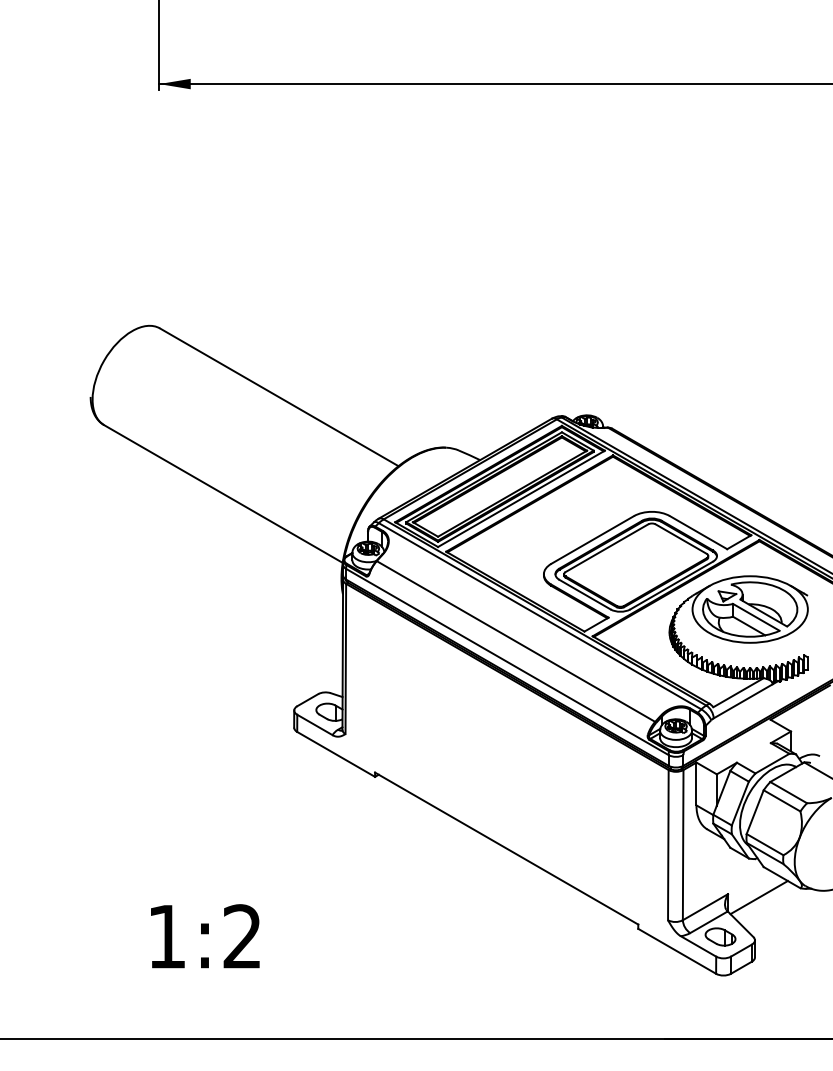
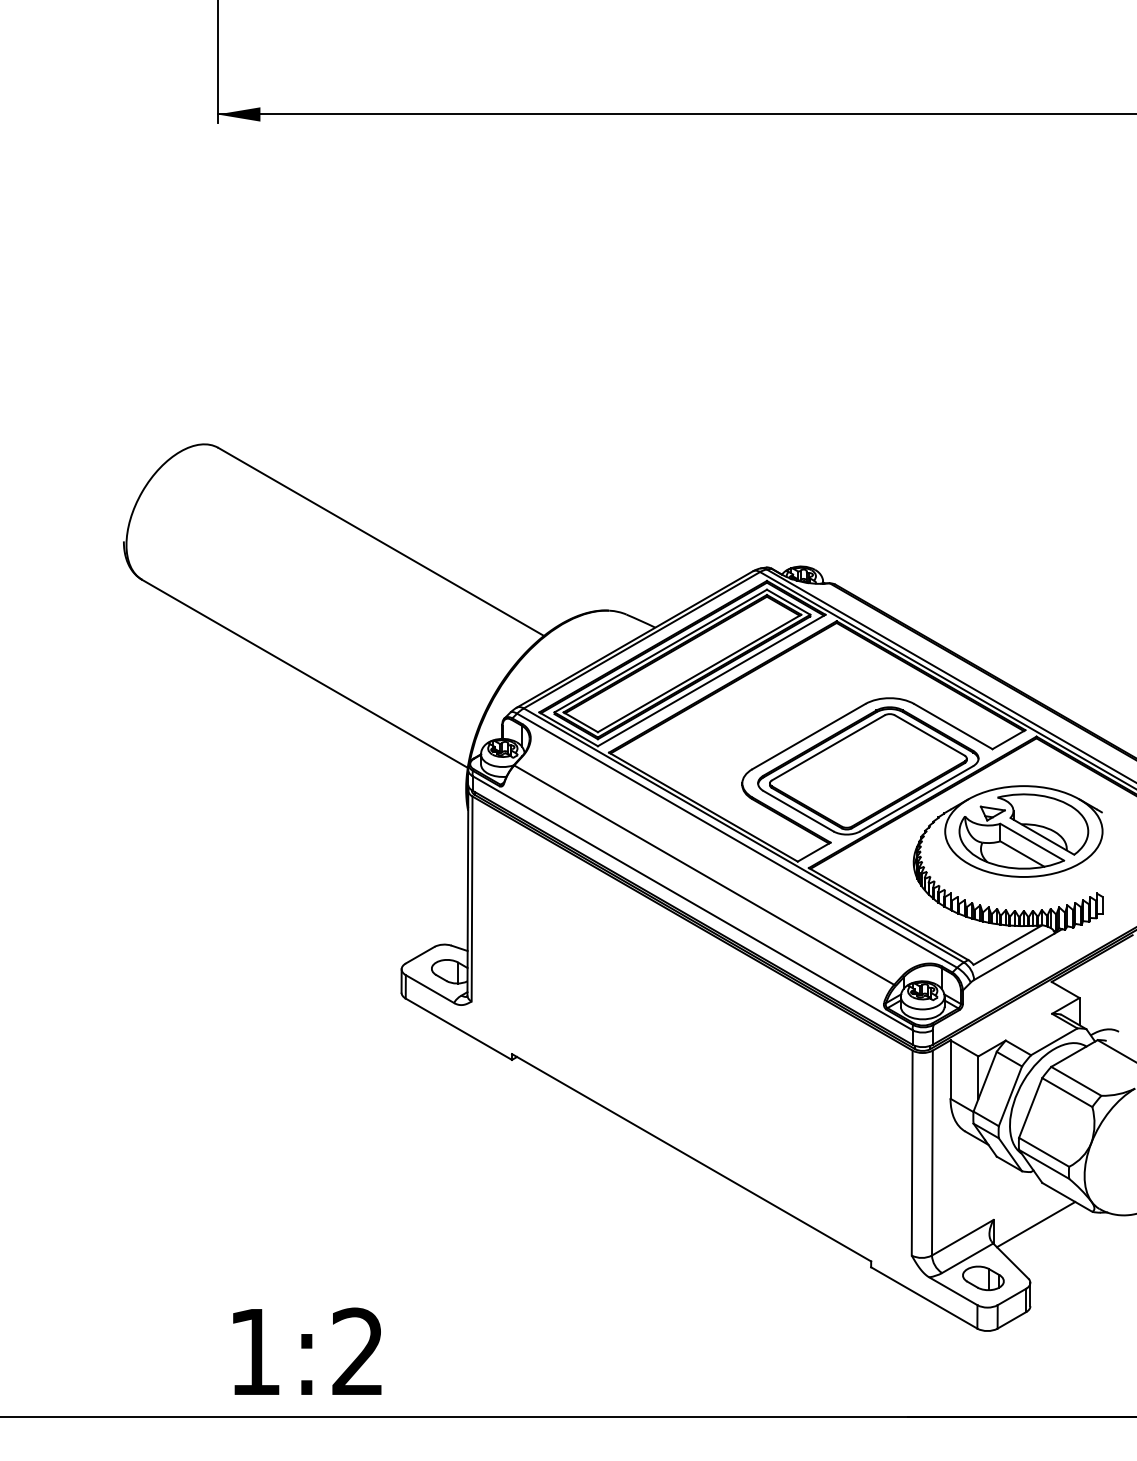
text: (205, 935) -> (307, 1350), moved

